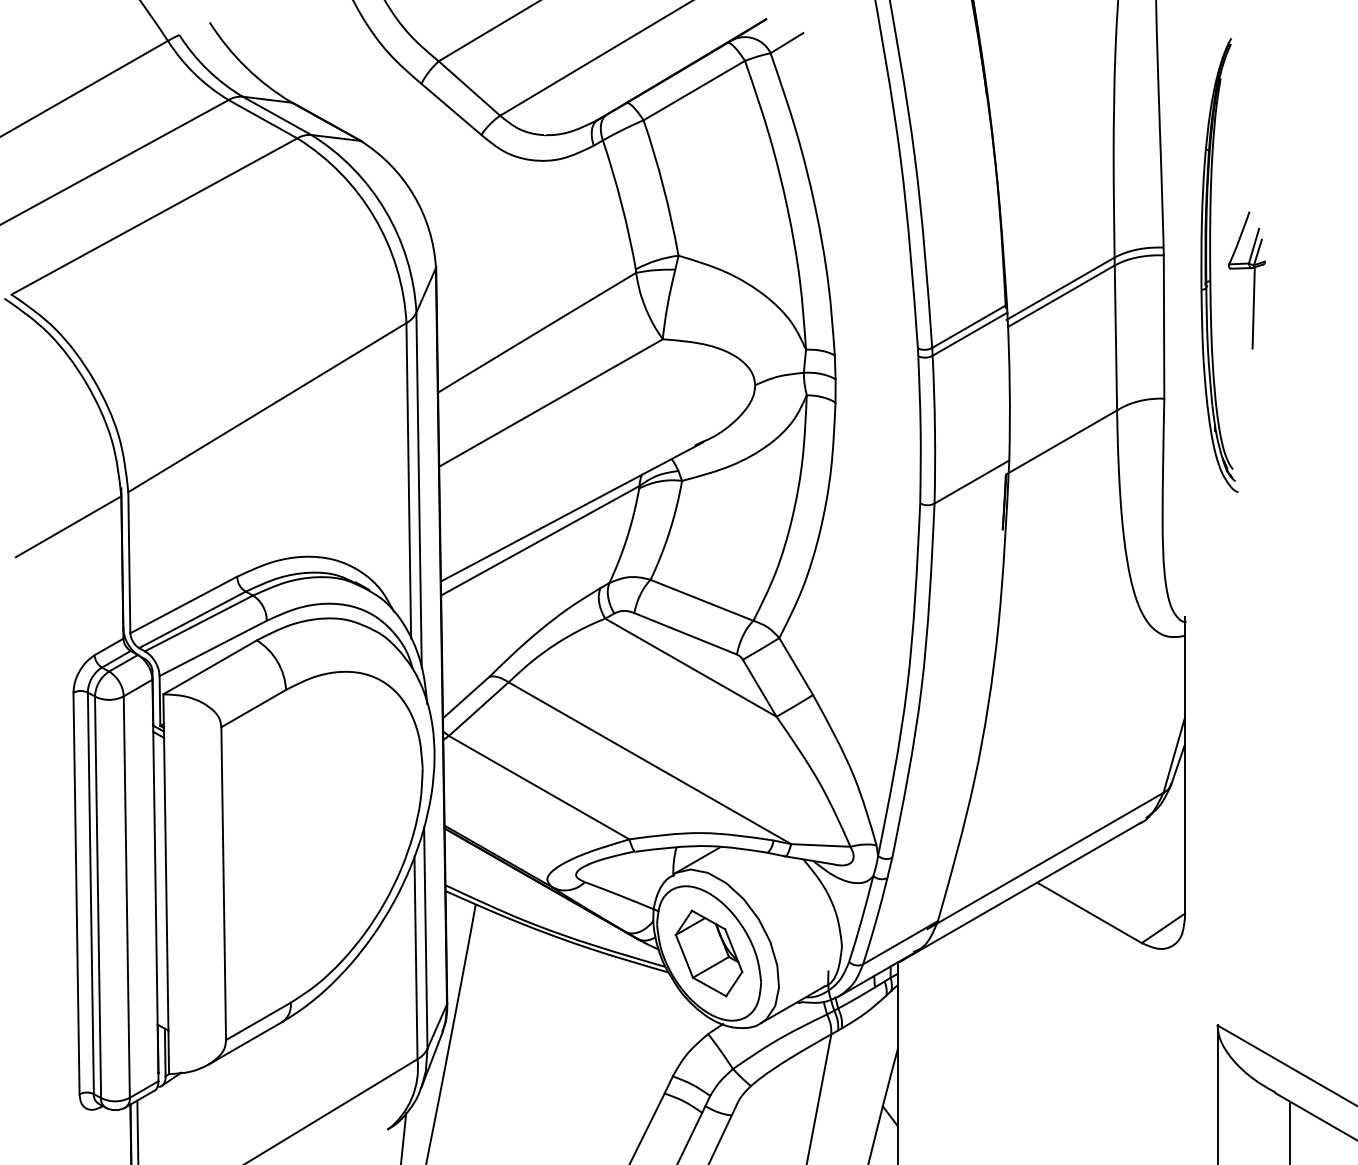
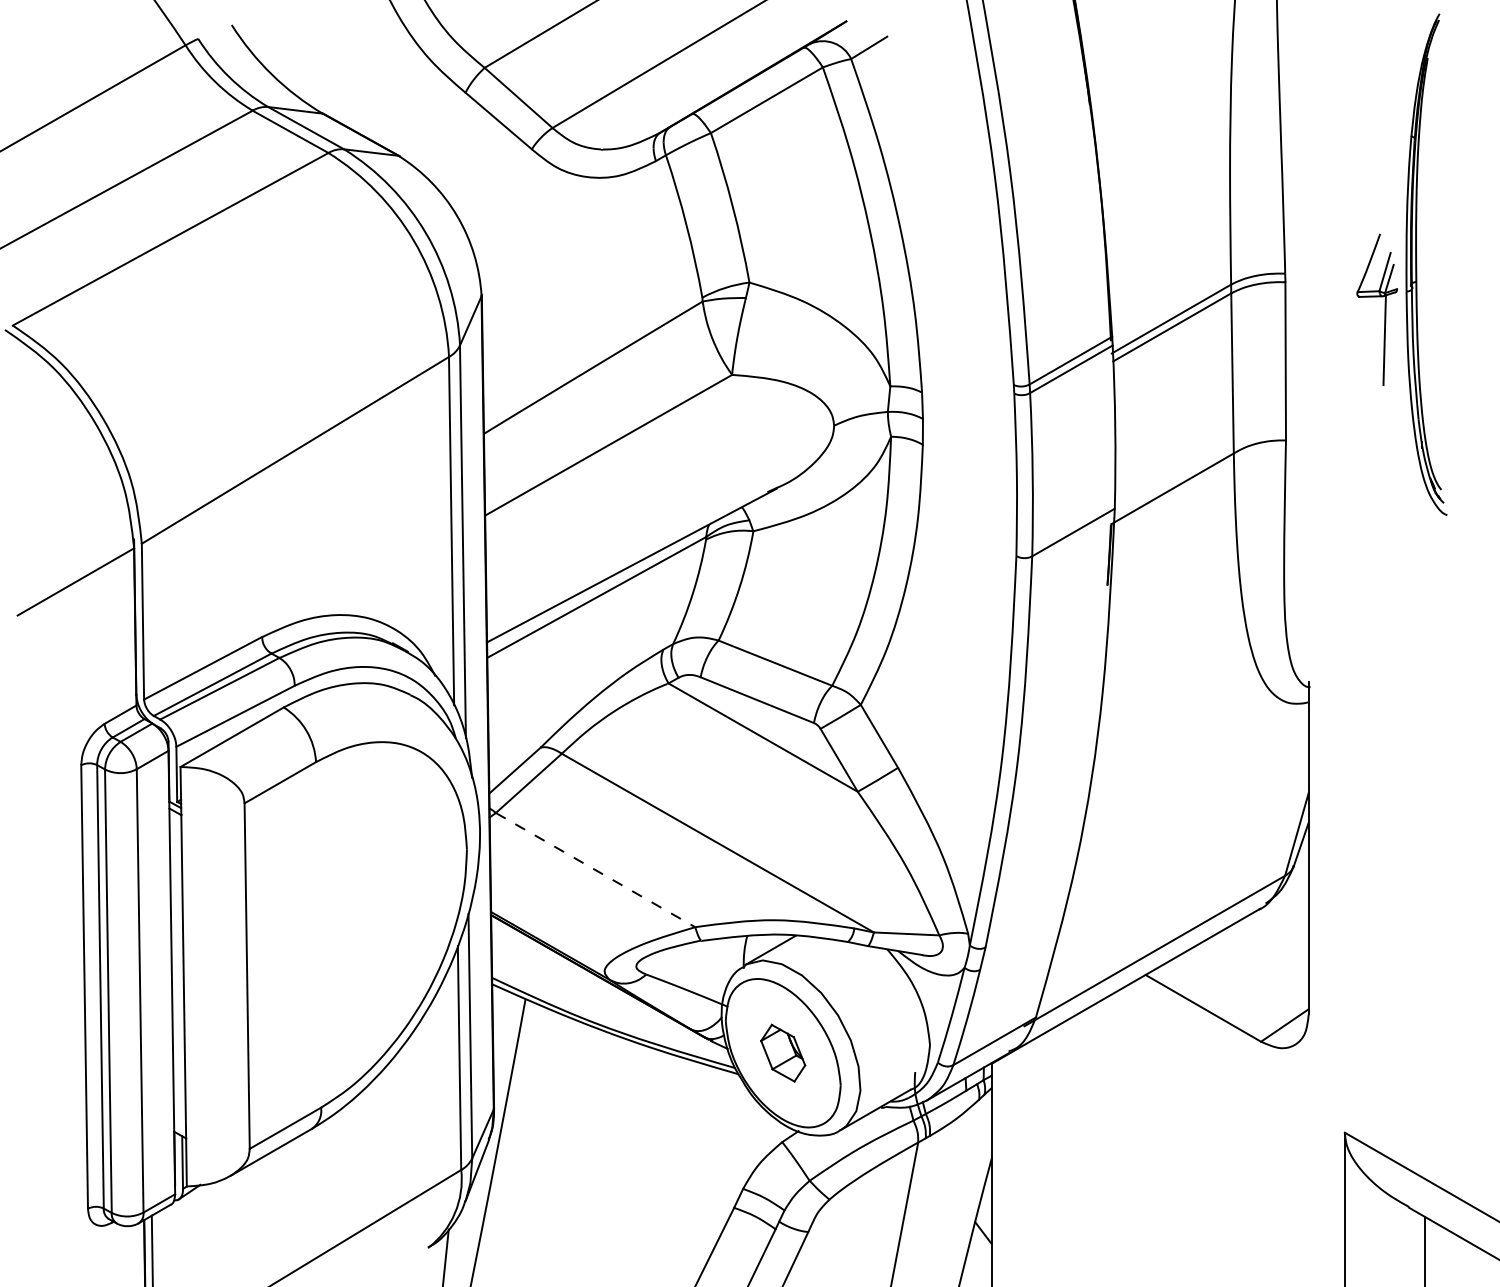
part: (1211, 265) -> (1417, 264), moved
line: (539, 787) -> (595, 869), solid -> dashed
part: (708, 953) -> (782, 1053), size x0.6

